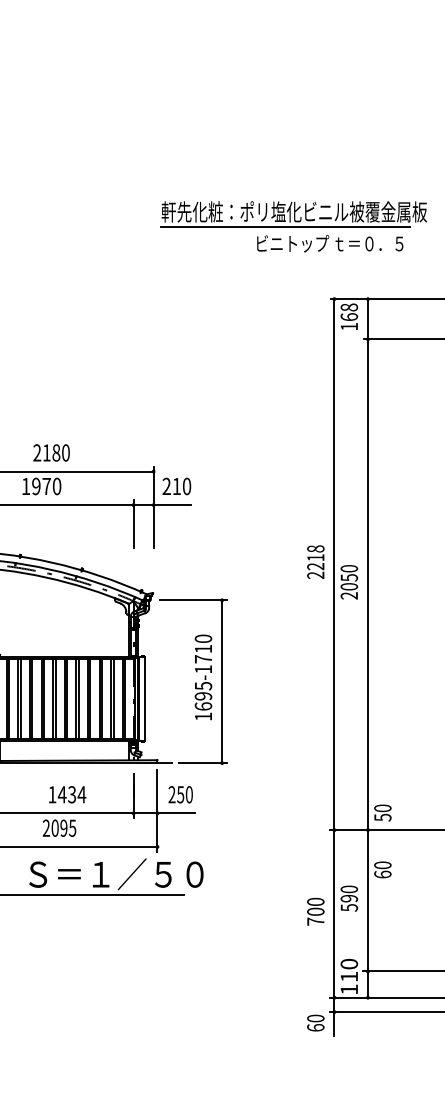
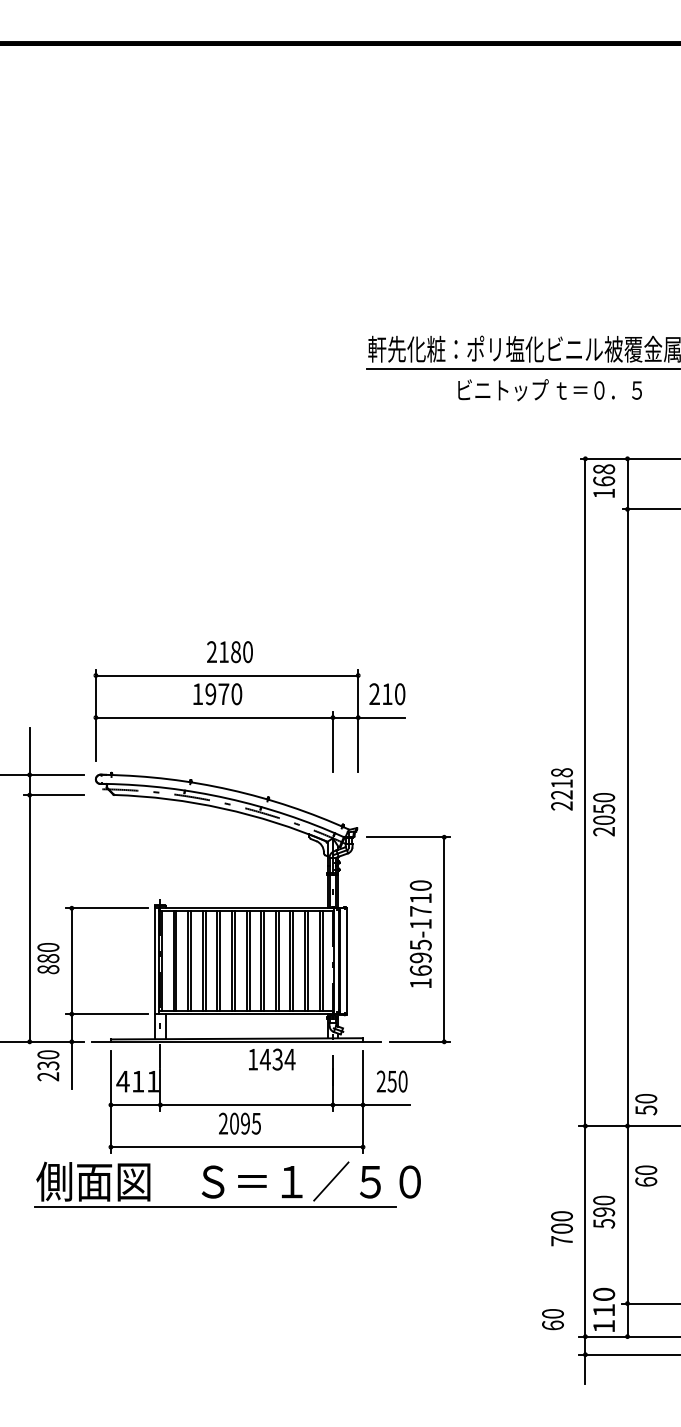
text: (329, 243) -> (549, 390), moved
text: (67, 794) -> (272, 1059), moved
text: (315, 1023) -> (552, 1319), moved

